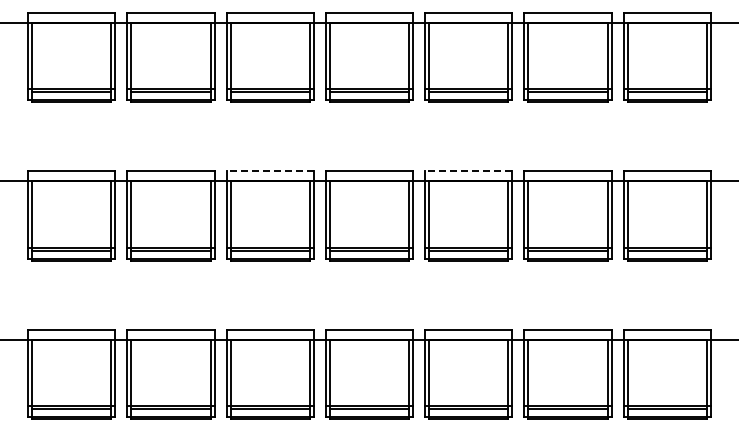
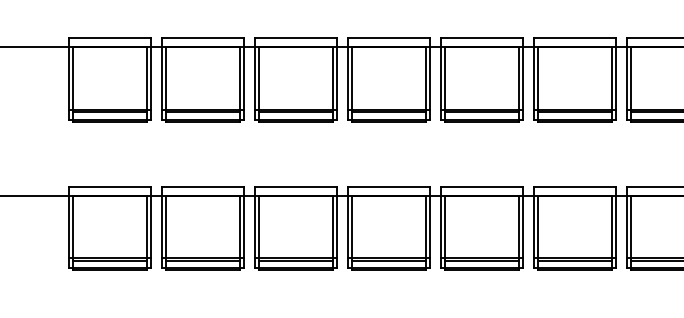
line: (270, 171) -> (296, 186), dashed -> solid
line: (468, 171) -> (481, 186), dashed -> solid

